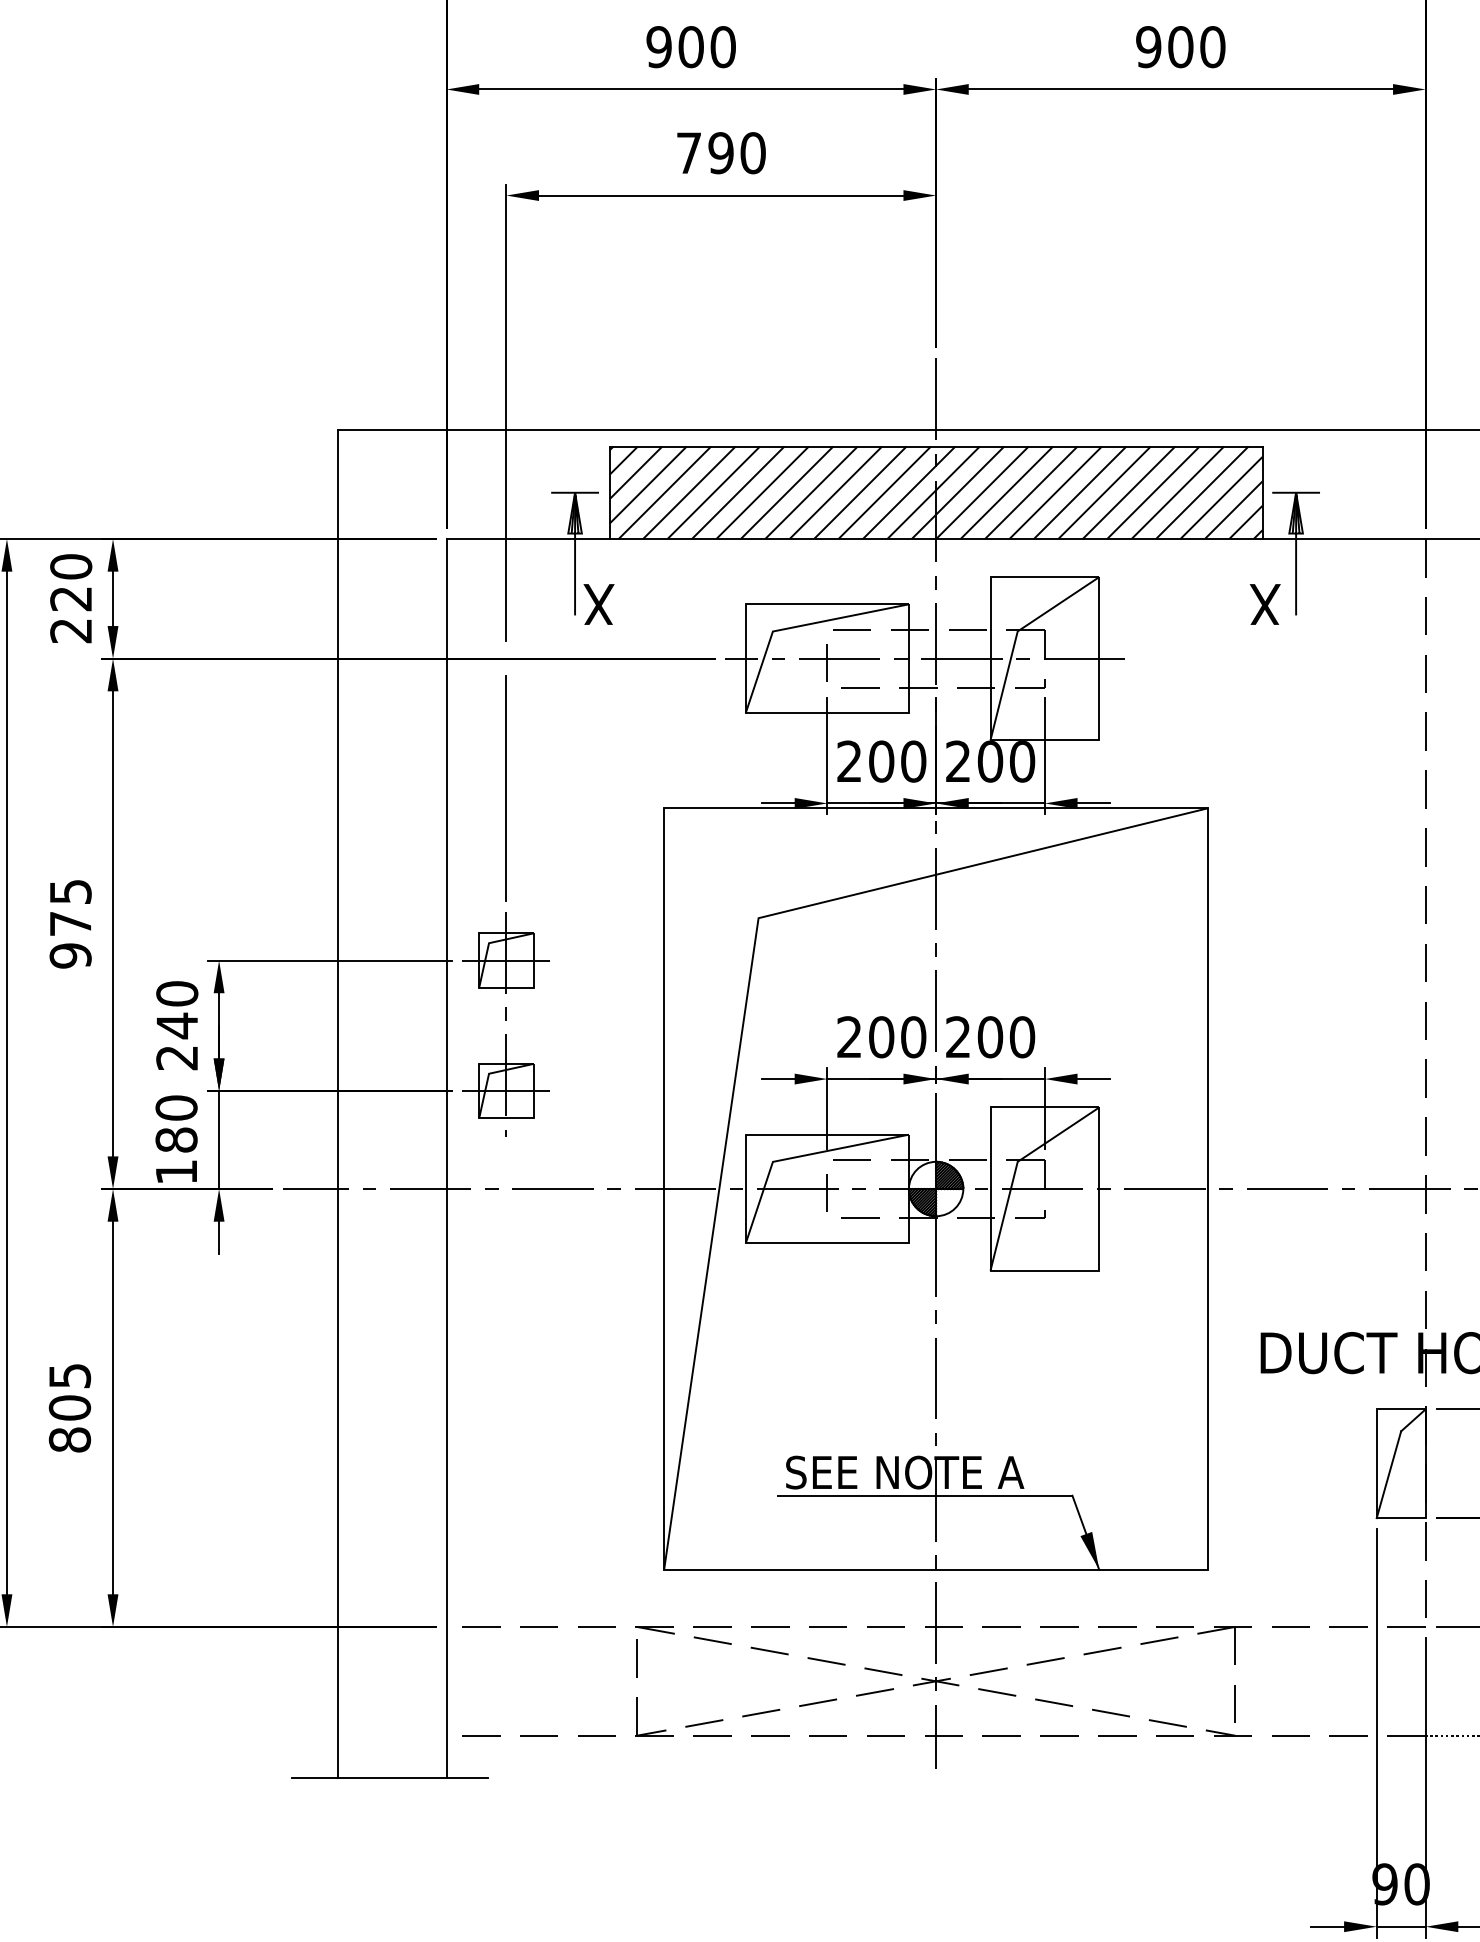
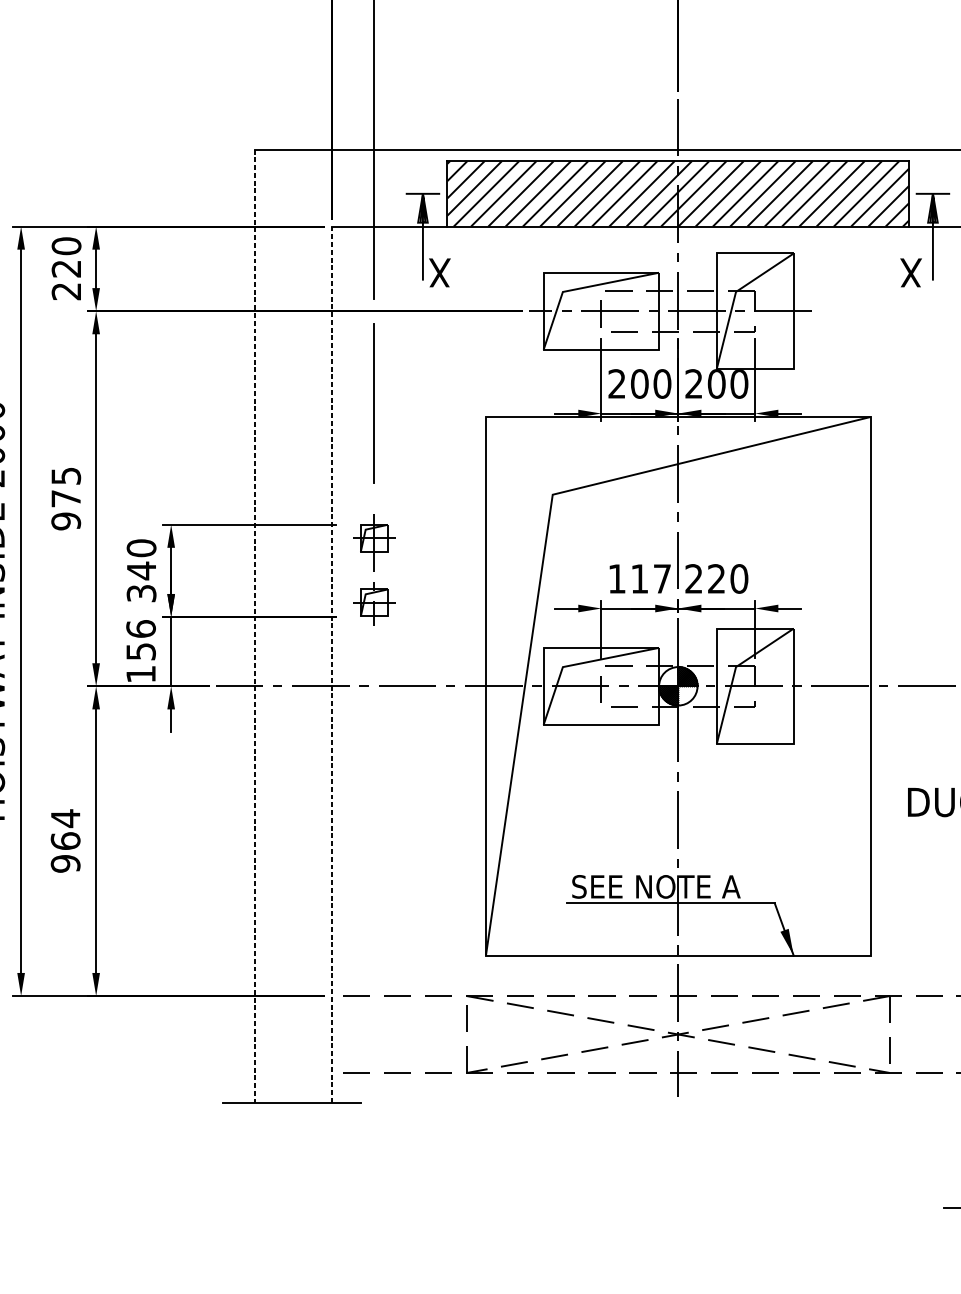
part: (505, 1024) -> (373, 569), size x0.7
text: (881, 1037) -> (639, 579), 200 -> 117
text: (990, 1037) -> (716, 579), 200 -> 220
text: (177, 1058) -> (141, 593), 240 -> 340
line: (337, 1104) -> (254, 626), solid -> dashed
text: (176, 1123) -> (141, 639), 180 -> 156
line: (446, 1158) -> (332, 664), solid -> dashed
text: (69, 1407) -> (65, 840), 805 -> 964

